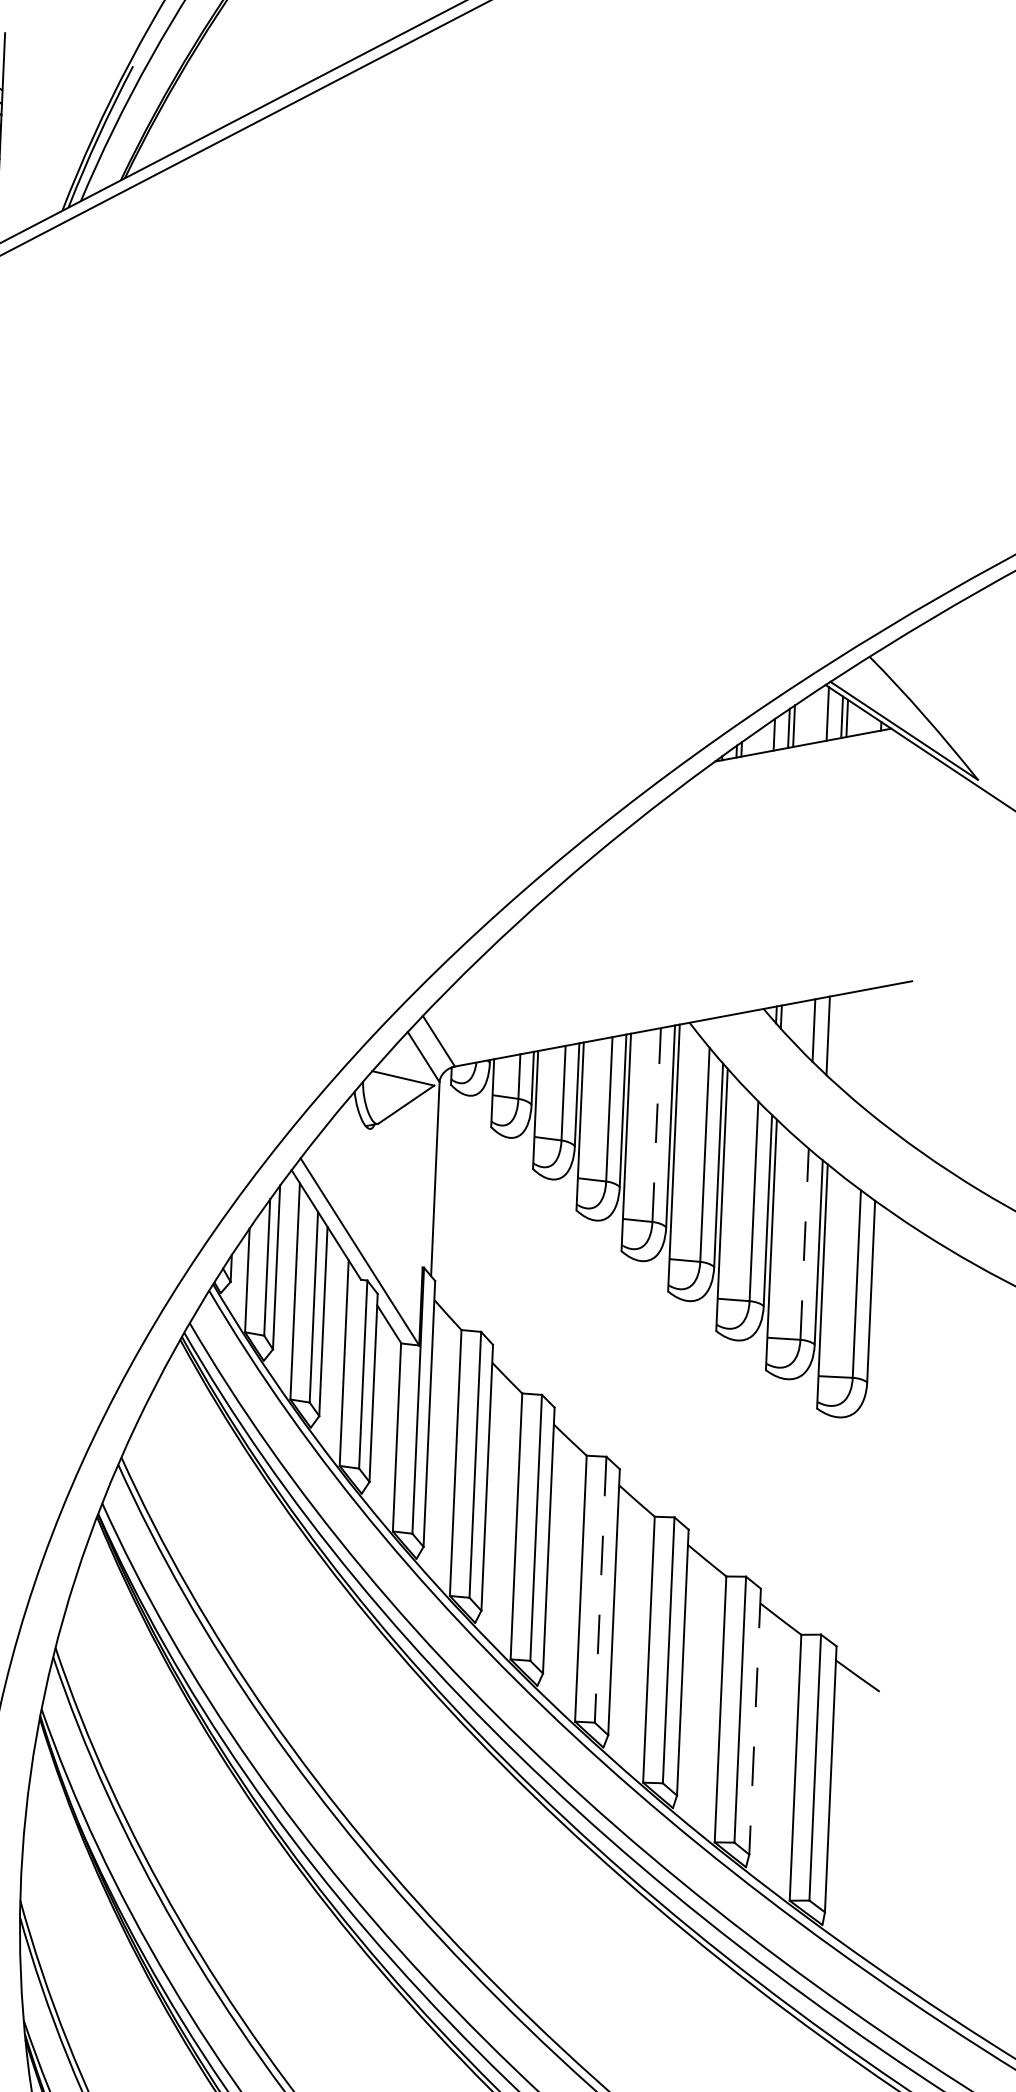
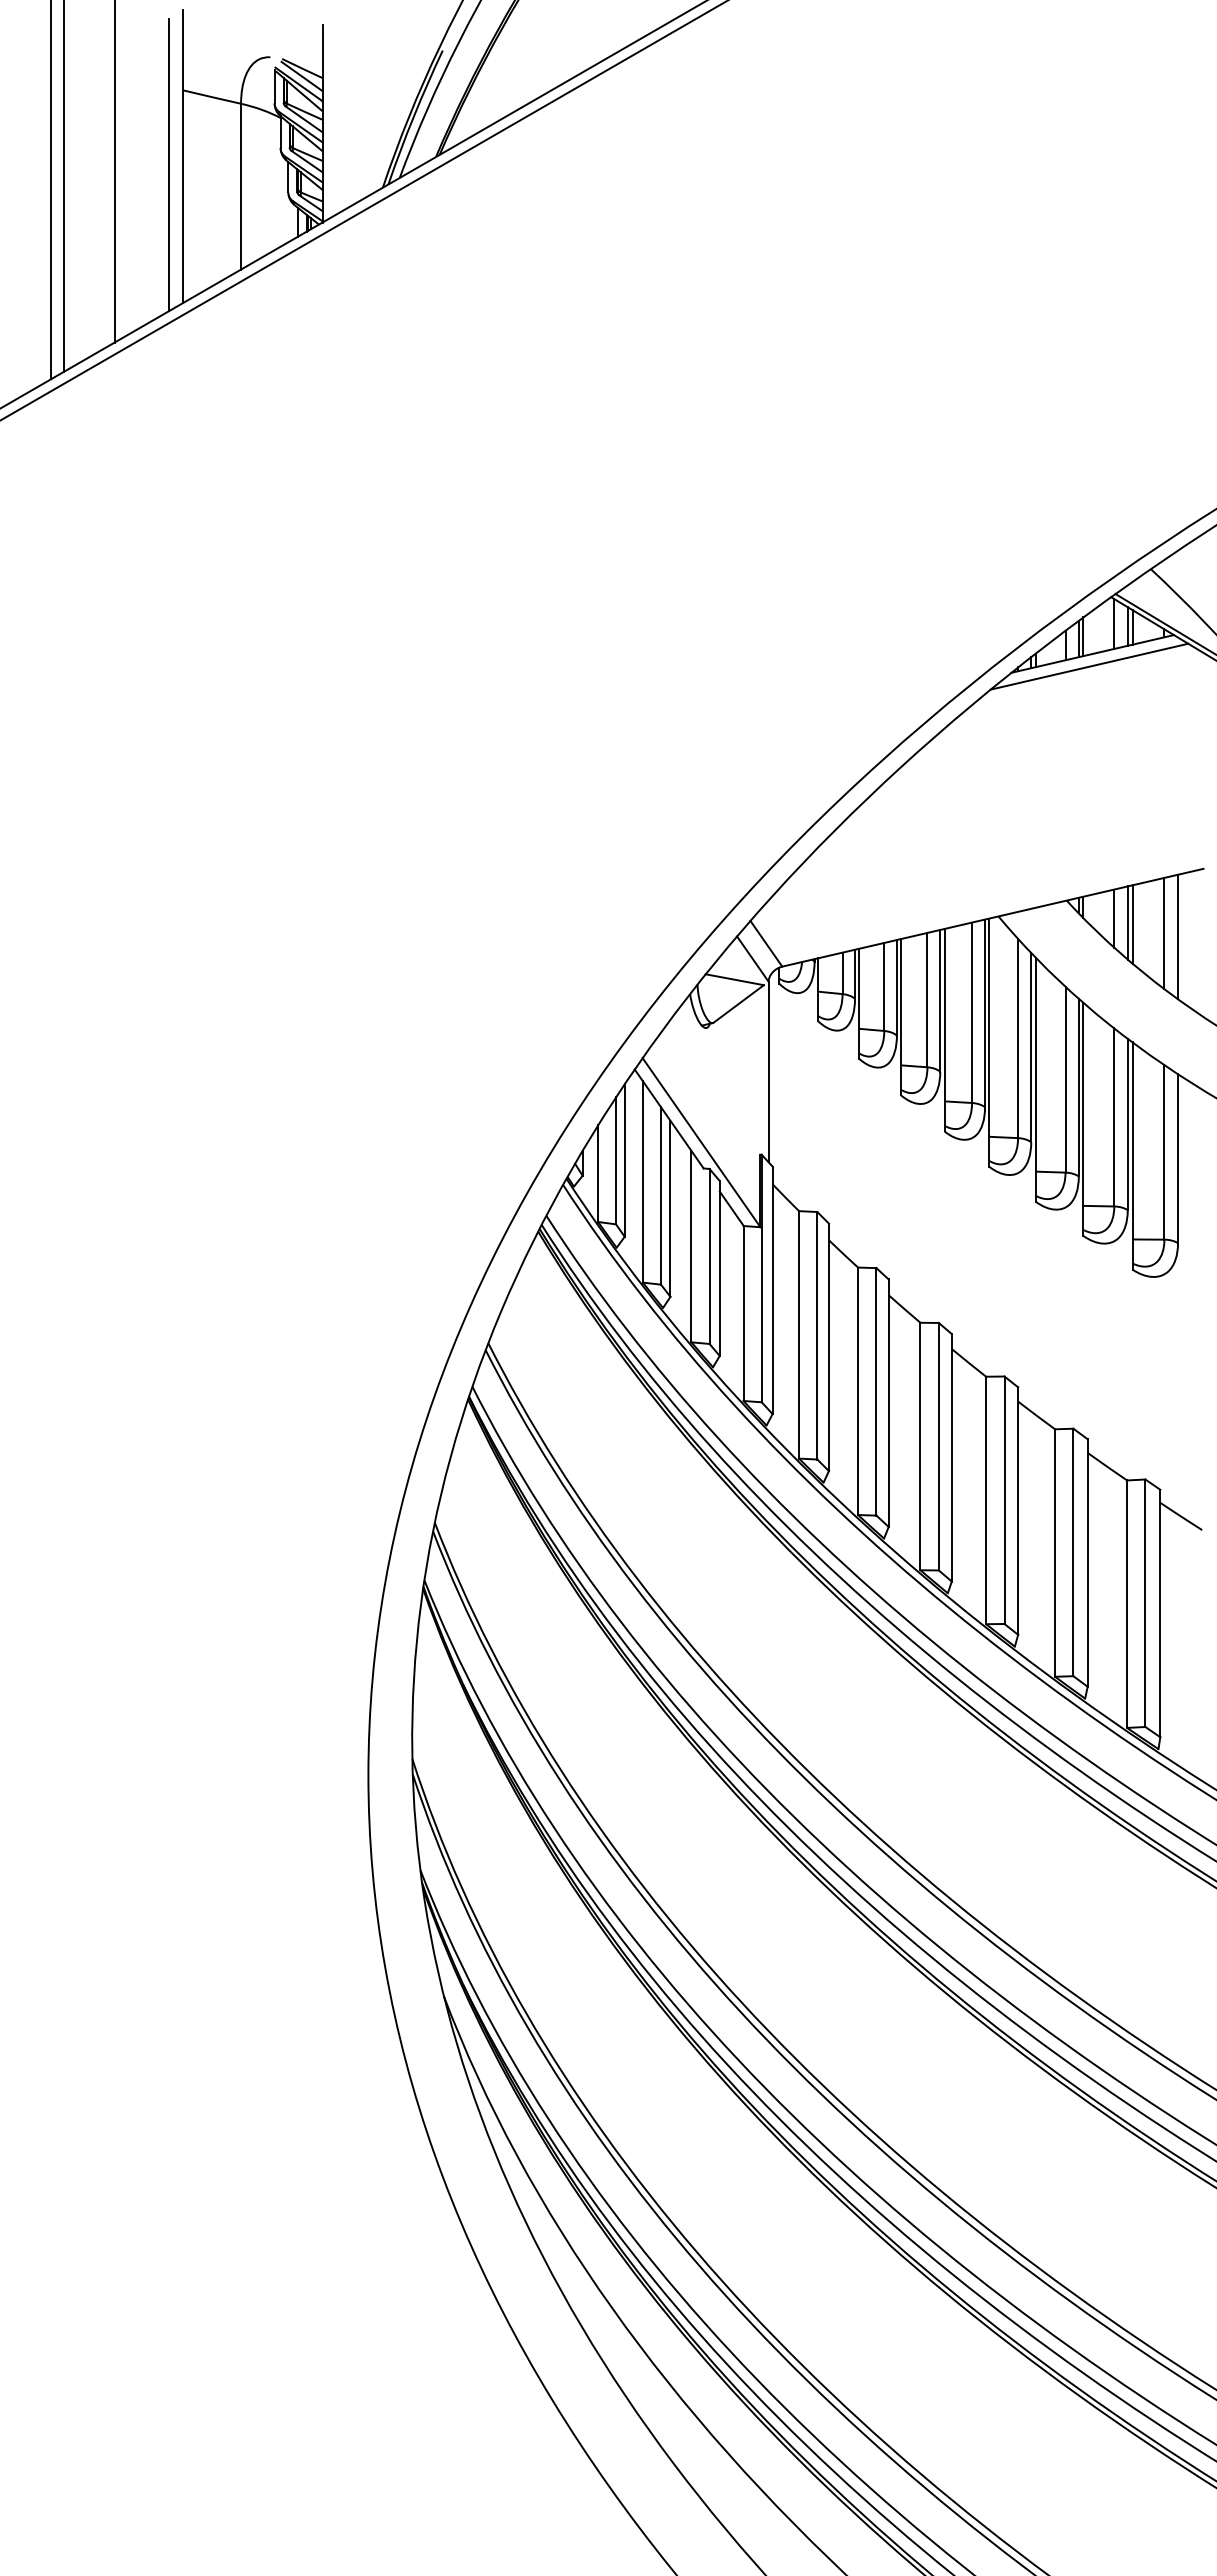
line: (799, 758) -> (1089, 666), added
line: (833, 1037) -> (1132, 924), added
line: (867, 1048) -> (1164, 933), added
line: (882, 1052) -> (1178, 936), added
line: (657, 1124) -> (972, 1012), dashed -> solid
line: (804, 1244) -> (1114, 1117), dashed -> solid
line: (600, 1589) -> (938, 1446), dashed -> solid
line: (754, 1721) -> (1087, 1562), dashed -> solid

